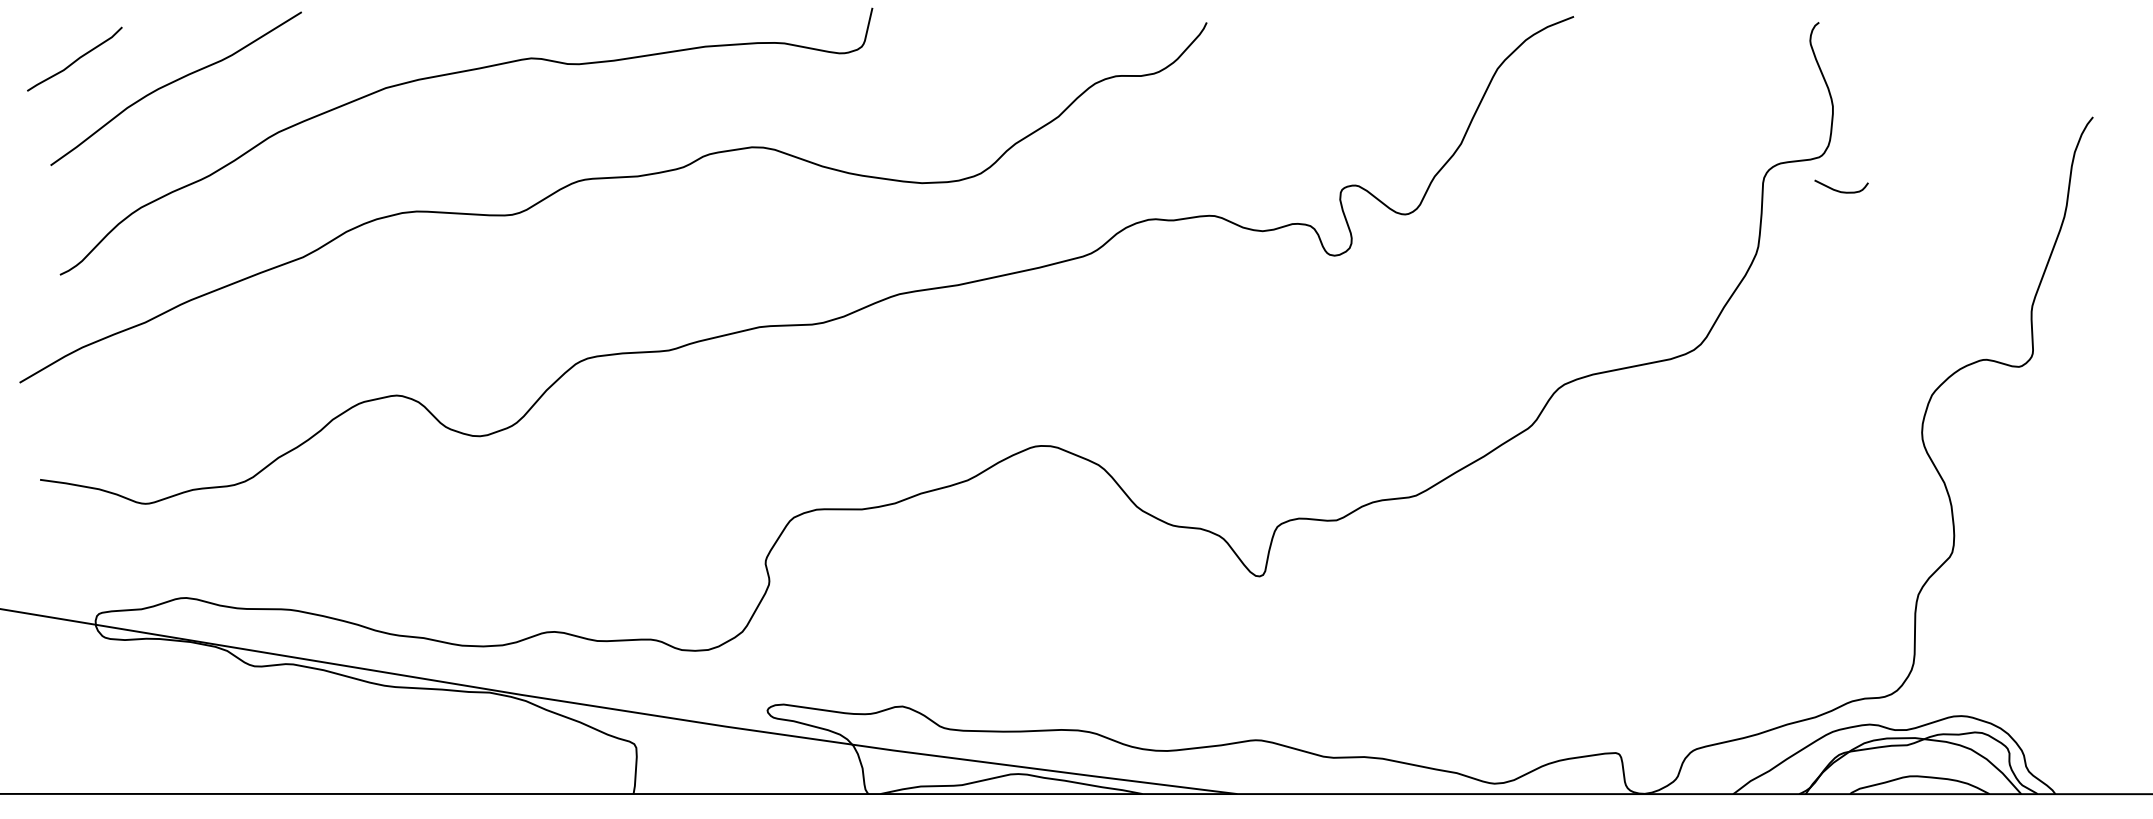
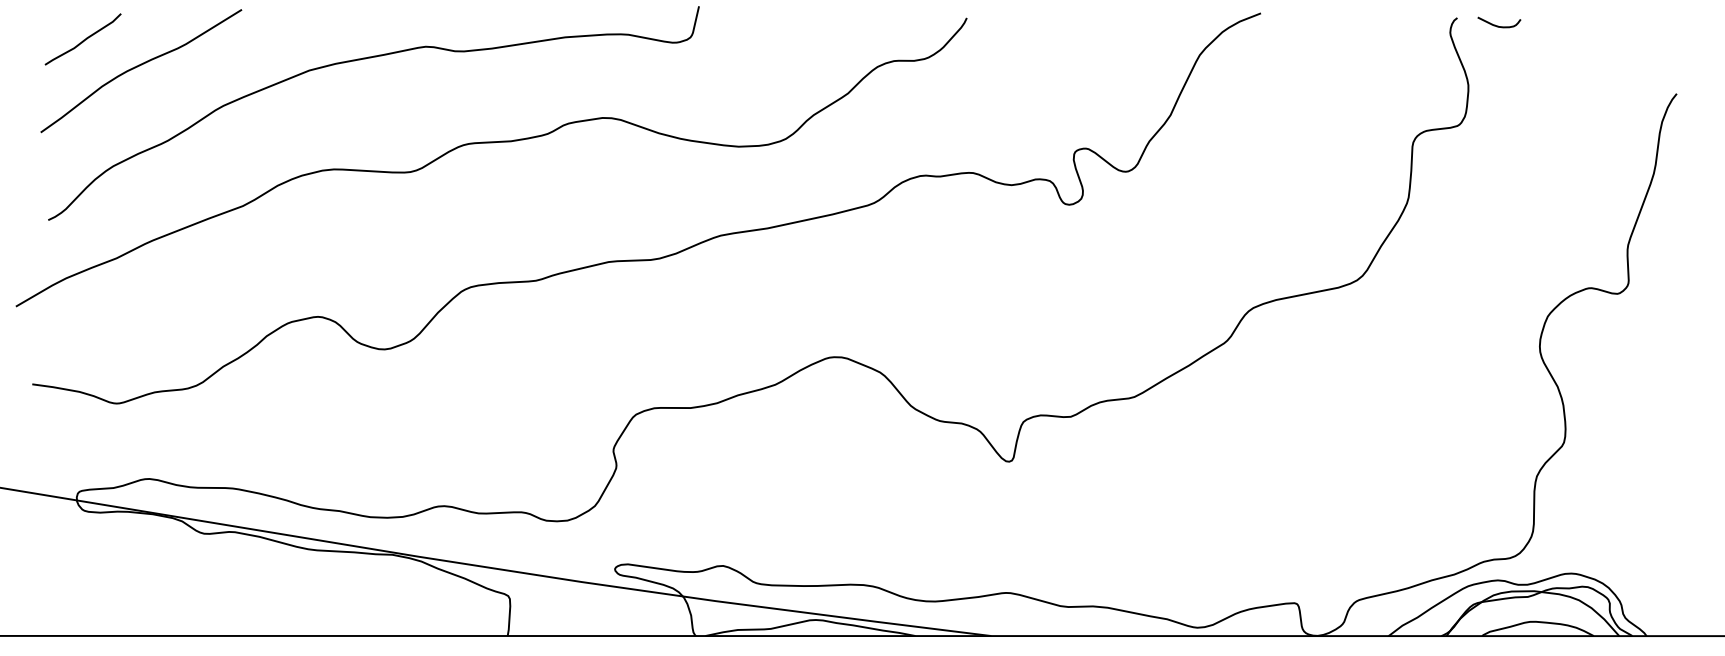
curve: (75, 59) -> (83, 39), moved
curve: (1840, 190) -> (1498, 25), moved

